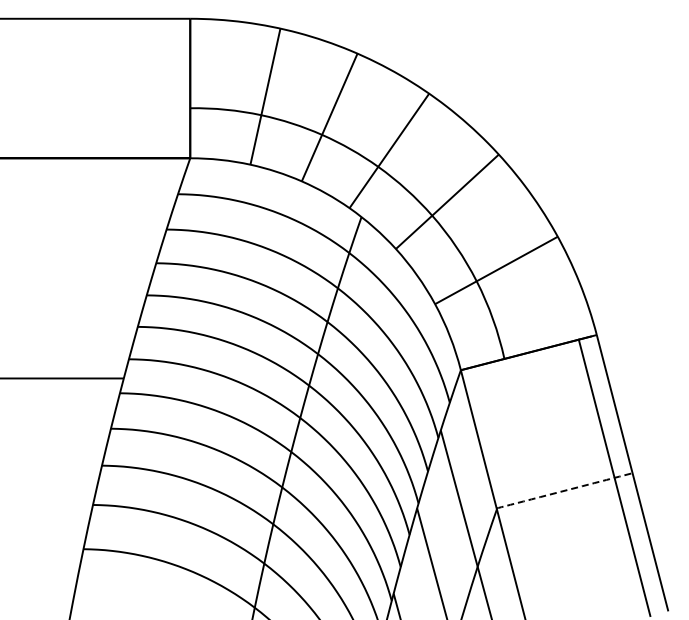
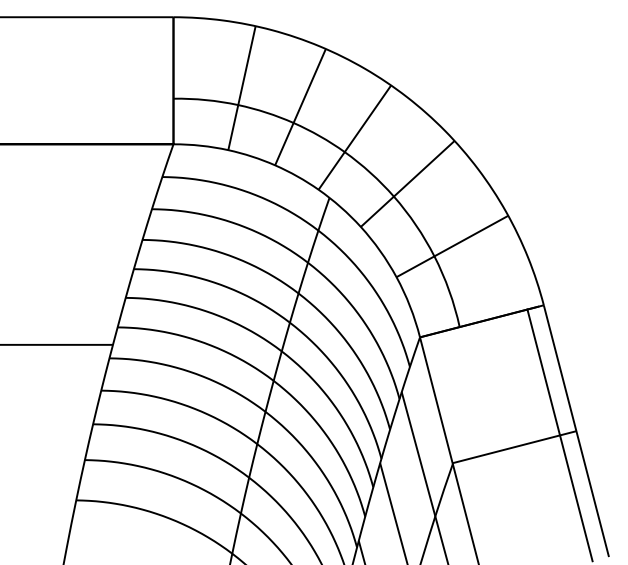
arc: (559, 492) -> (509, 448), dashed -> solid

